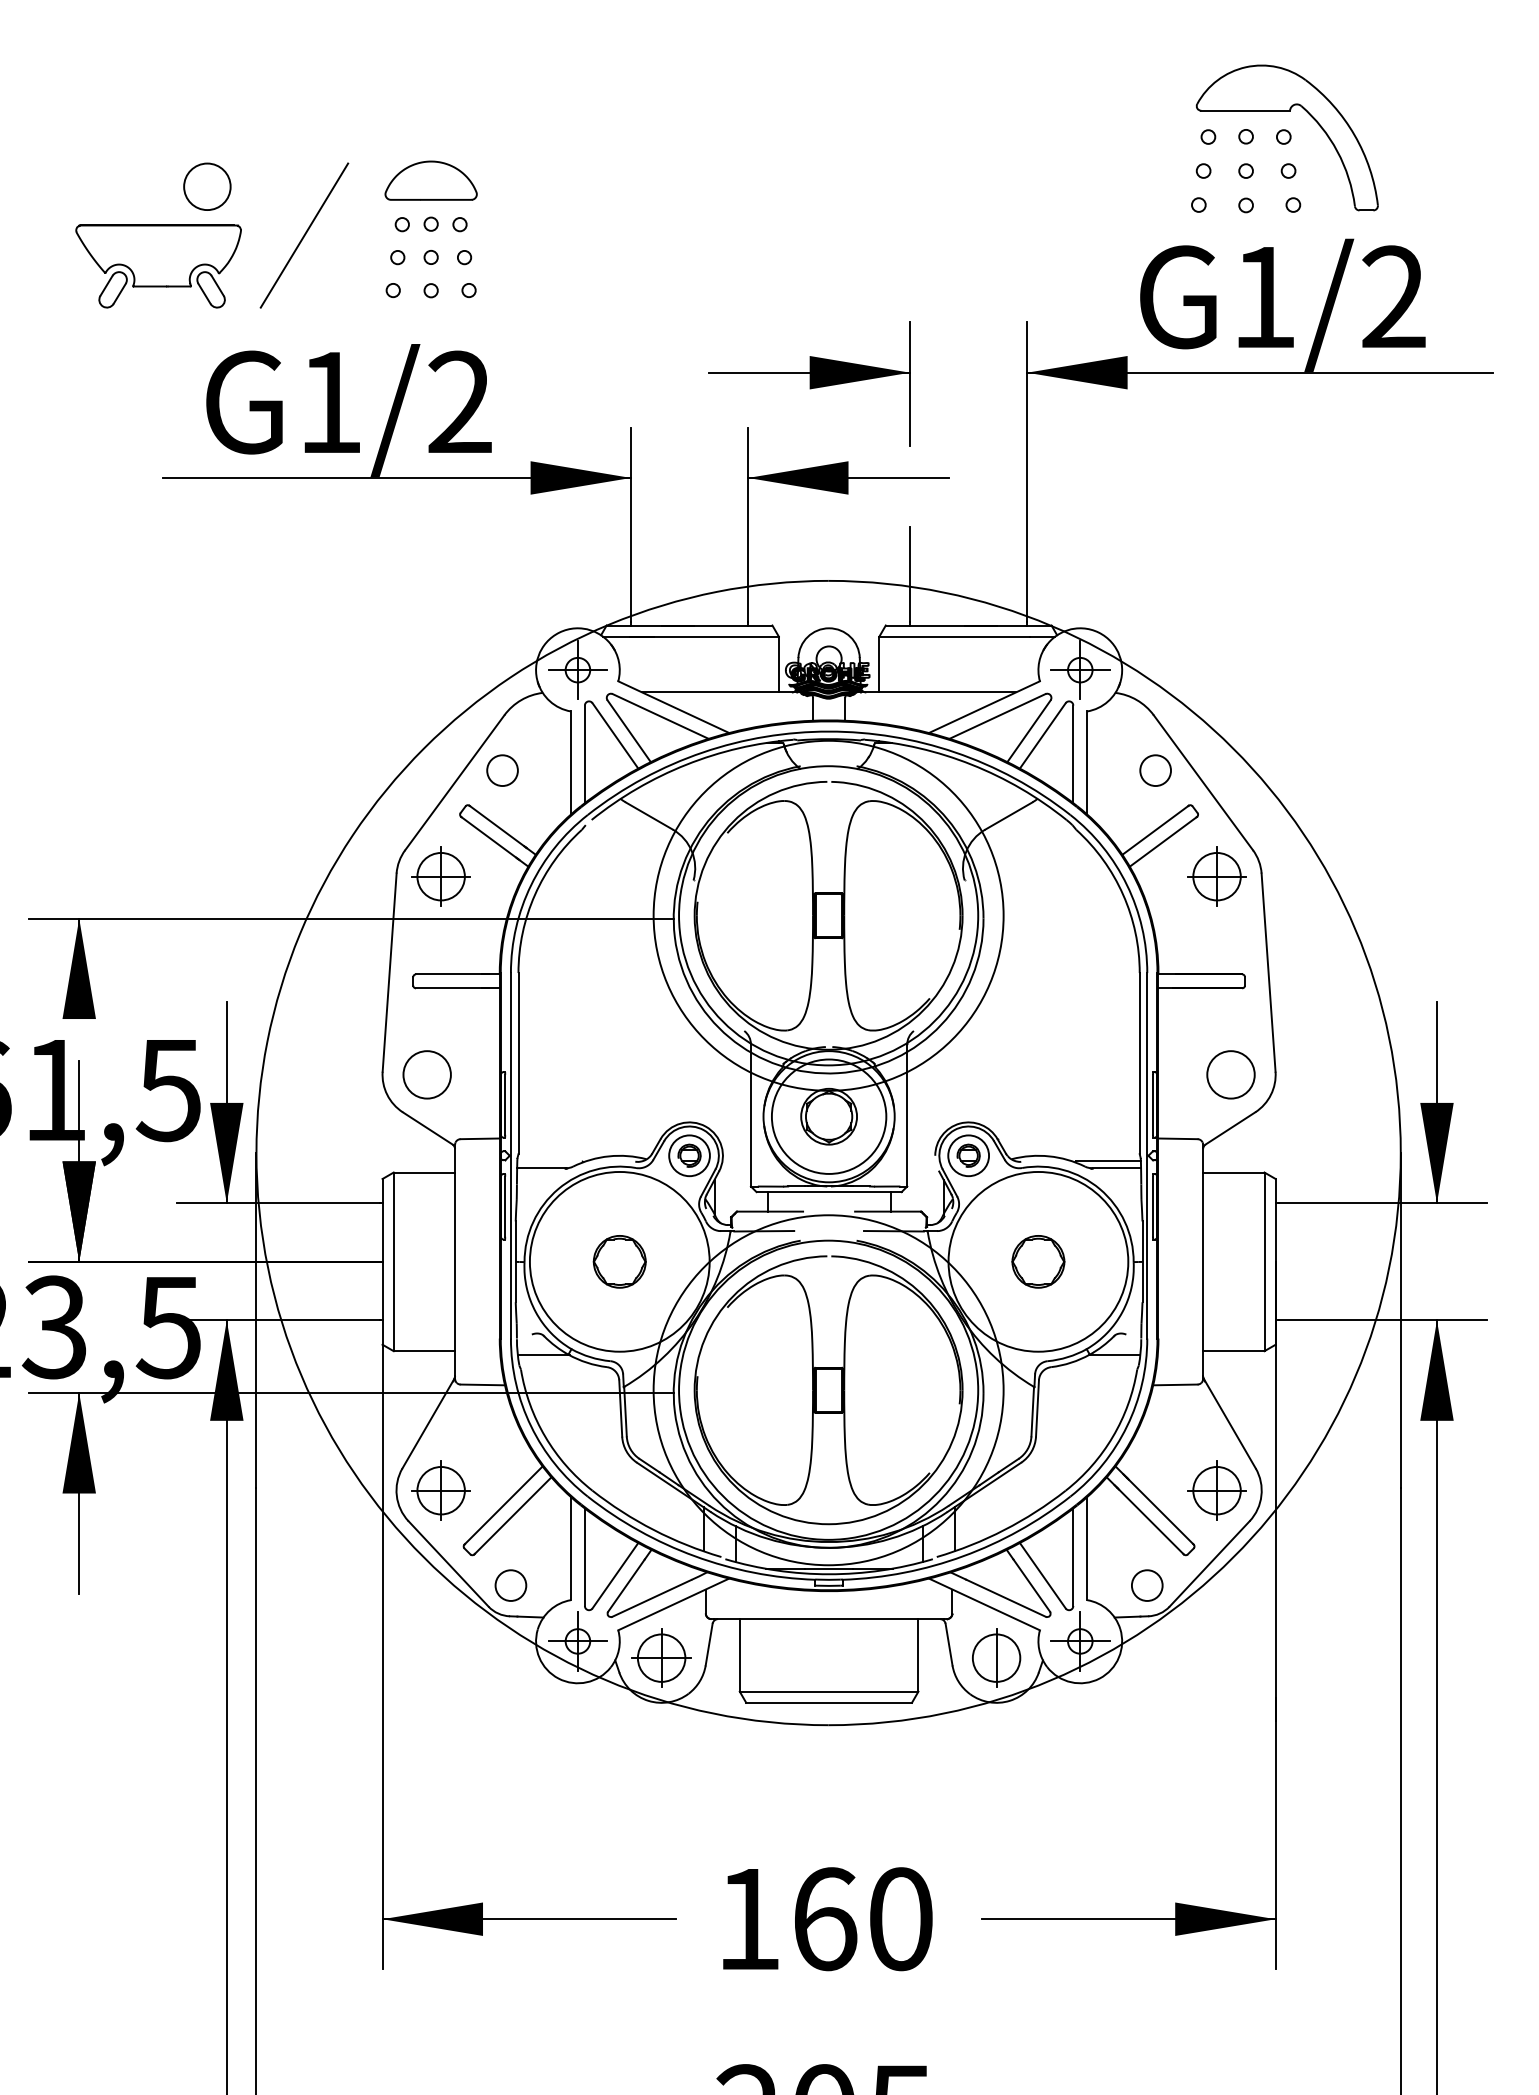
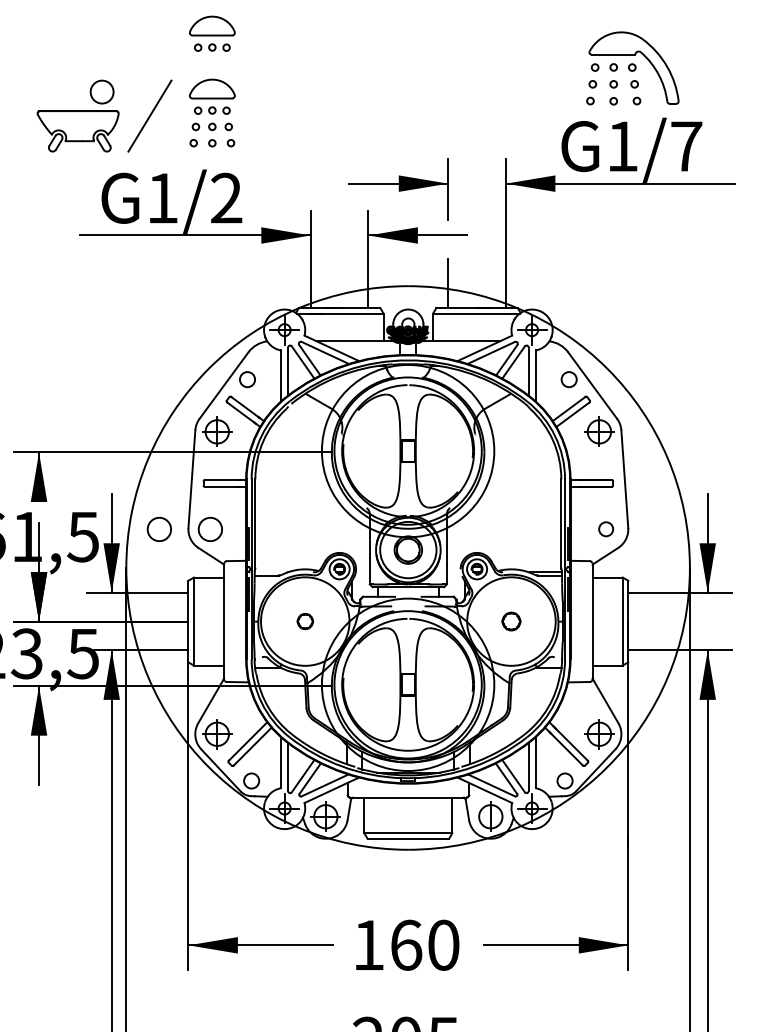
part: (431, 67) -> (212, 33), added
text: (1393, 297) -> (686, 146), G1/2 -> G1/7
circle: (321, 1072) -> (158, 528), added
circle: (1229, 1072) -> (605, 528), size x0.6
part: (620, 1261) -> (305, 621), size x0.6
part: (1038, 1261) -> (511, 621), size x0.7

